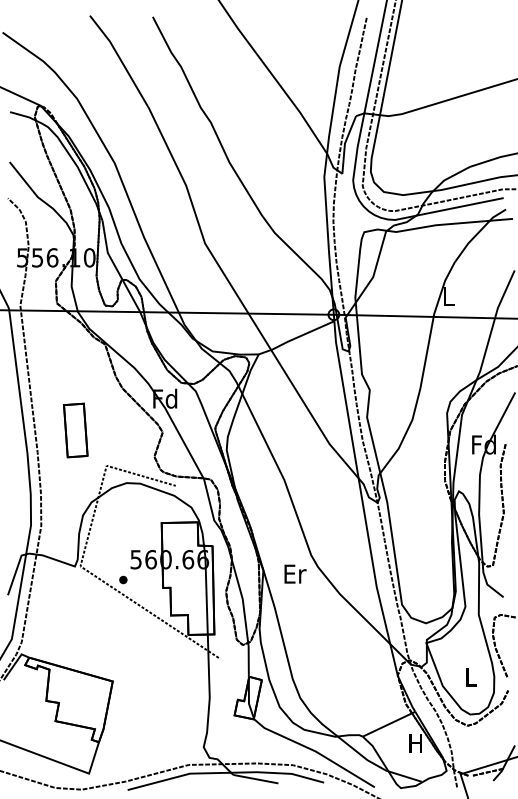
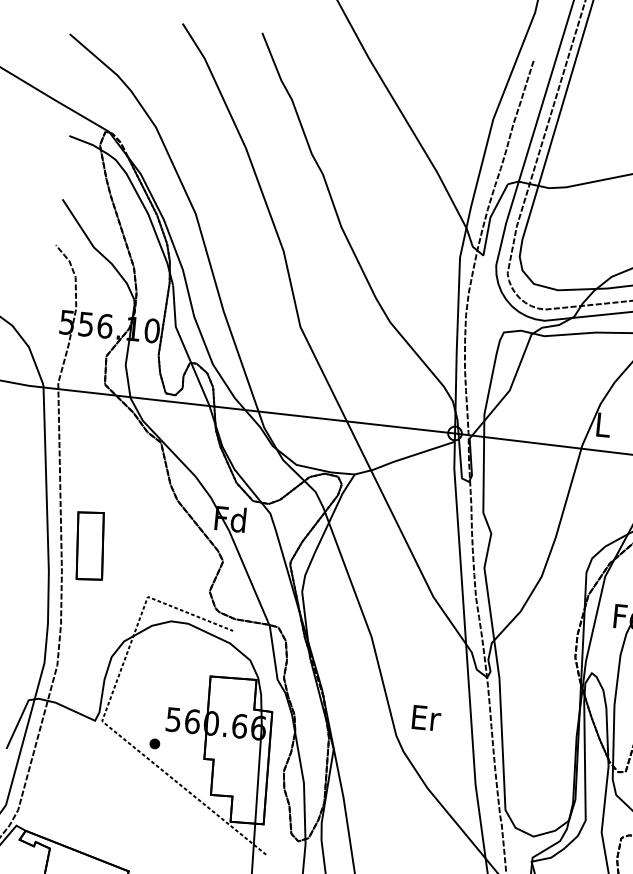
part: (75, 430) -> (89, 545), moved
text: (295, 573) -> (426, 717), moved

